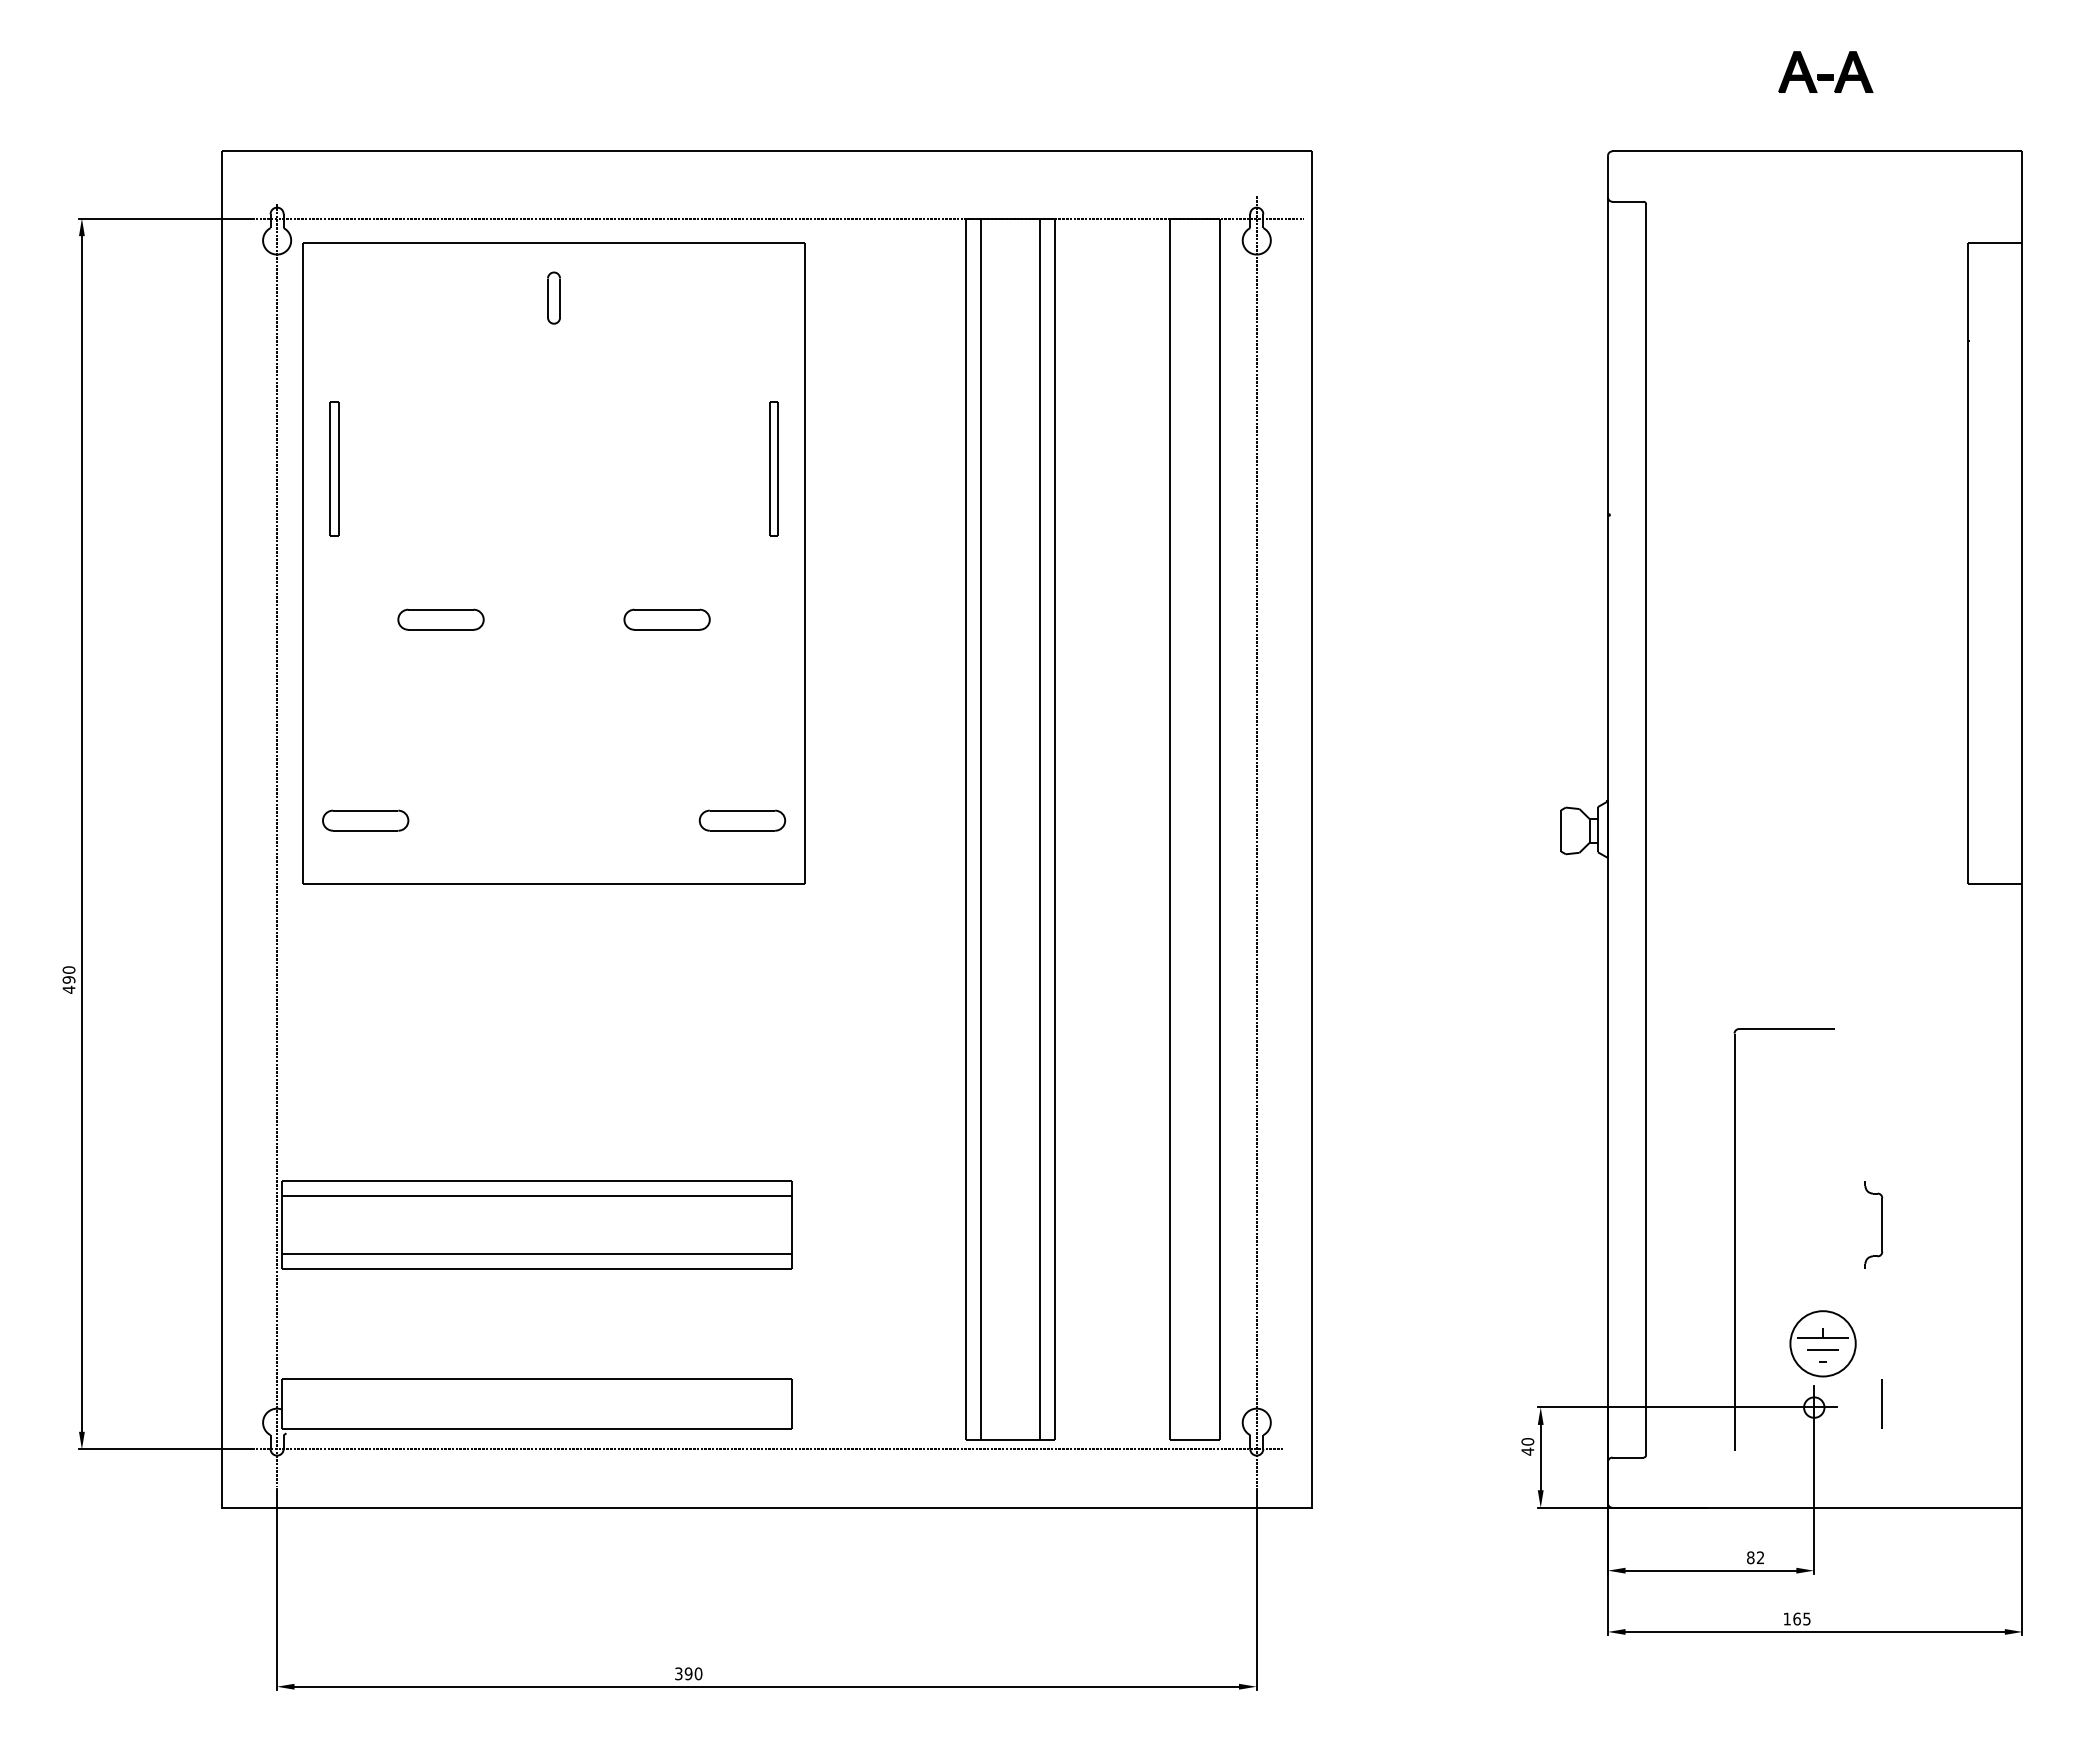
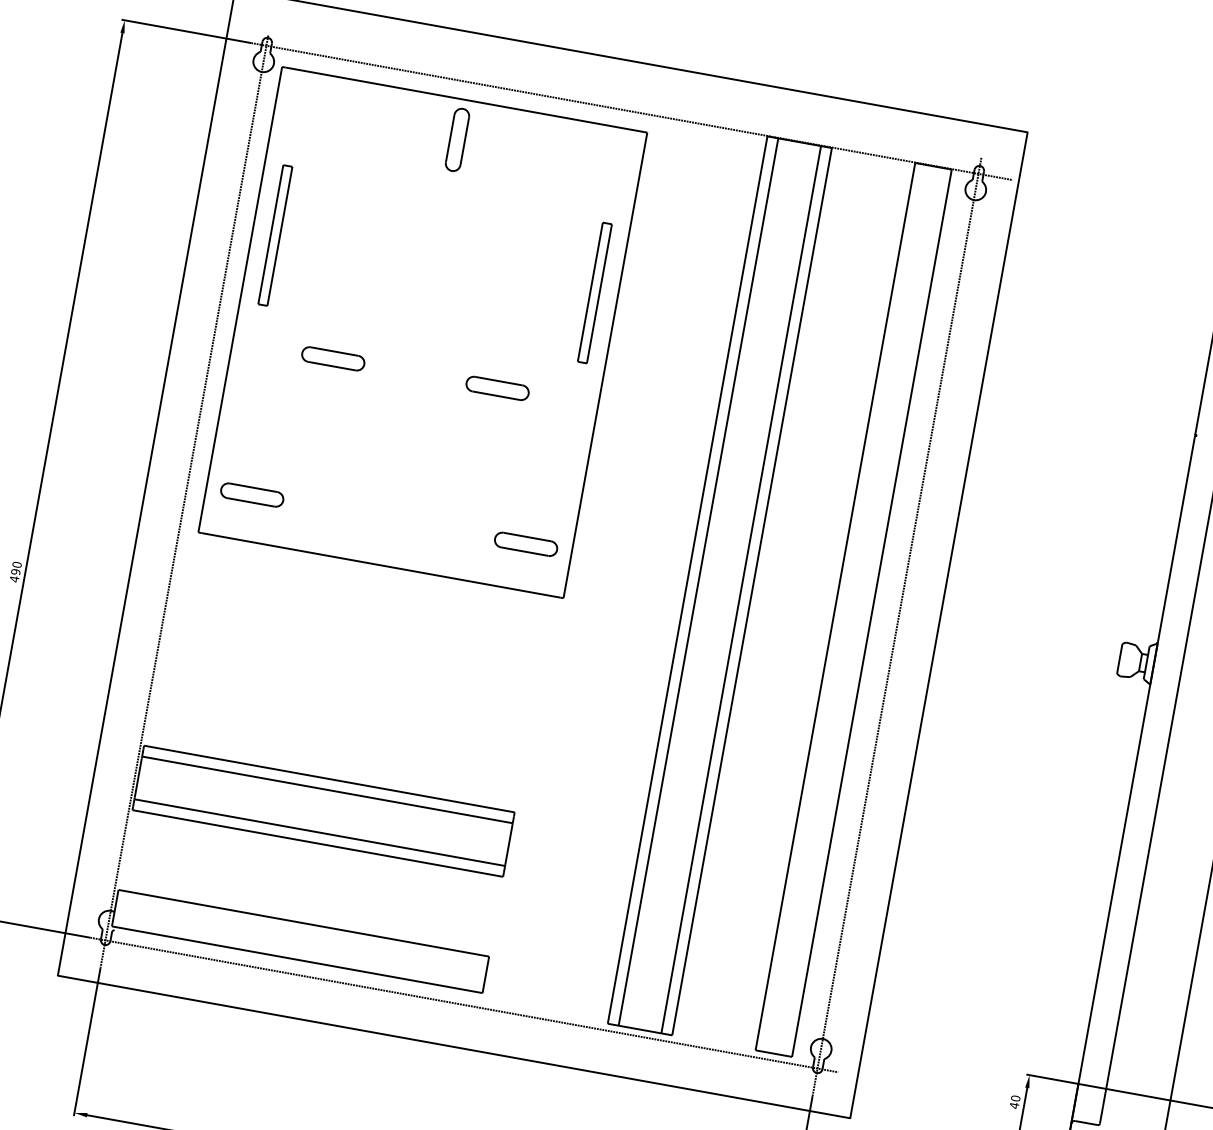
part: (553, 297) -> (457, 139), size x1.67
part: (334, 469) -> (275, 235), size x1.43
part: (773, 469) -> (594, 293), size x1.43

